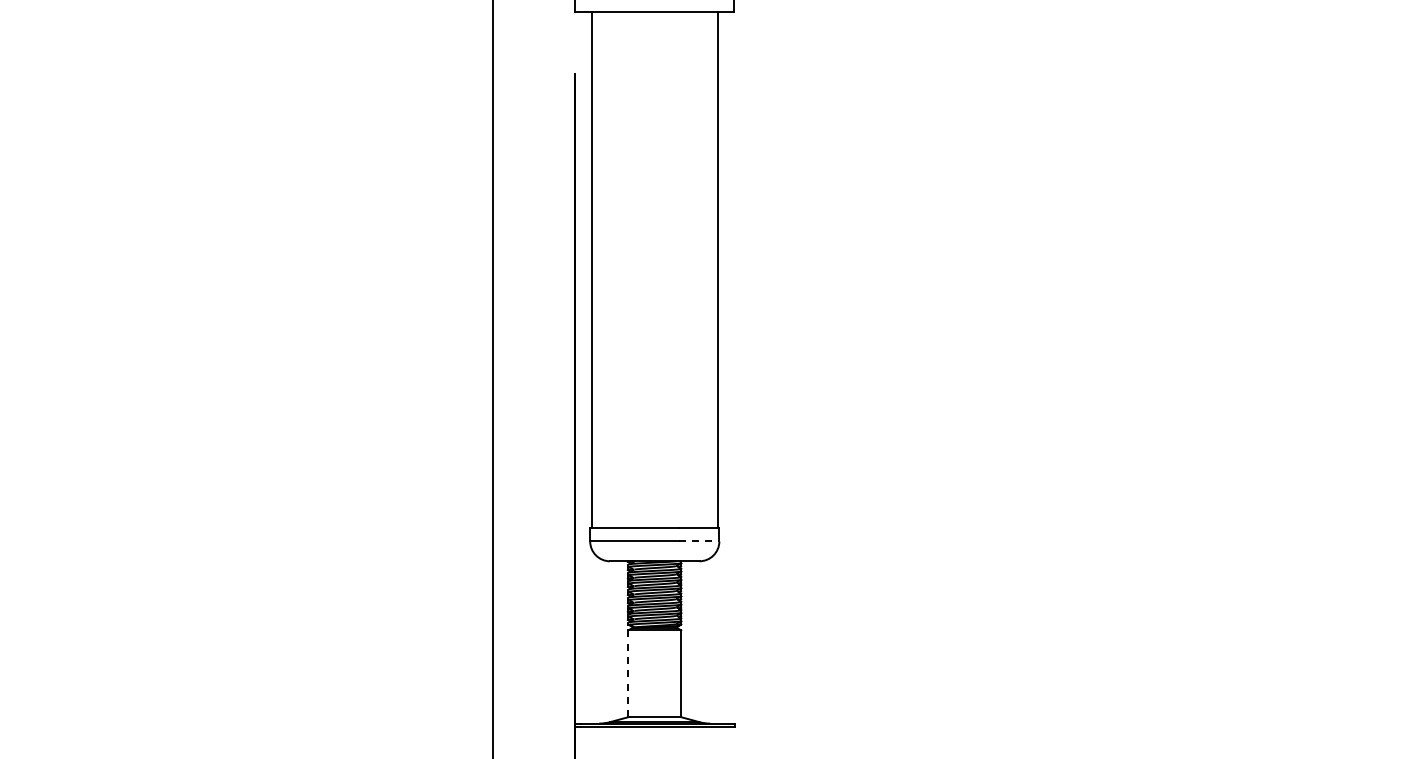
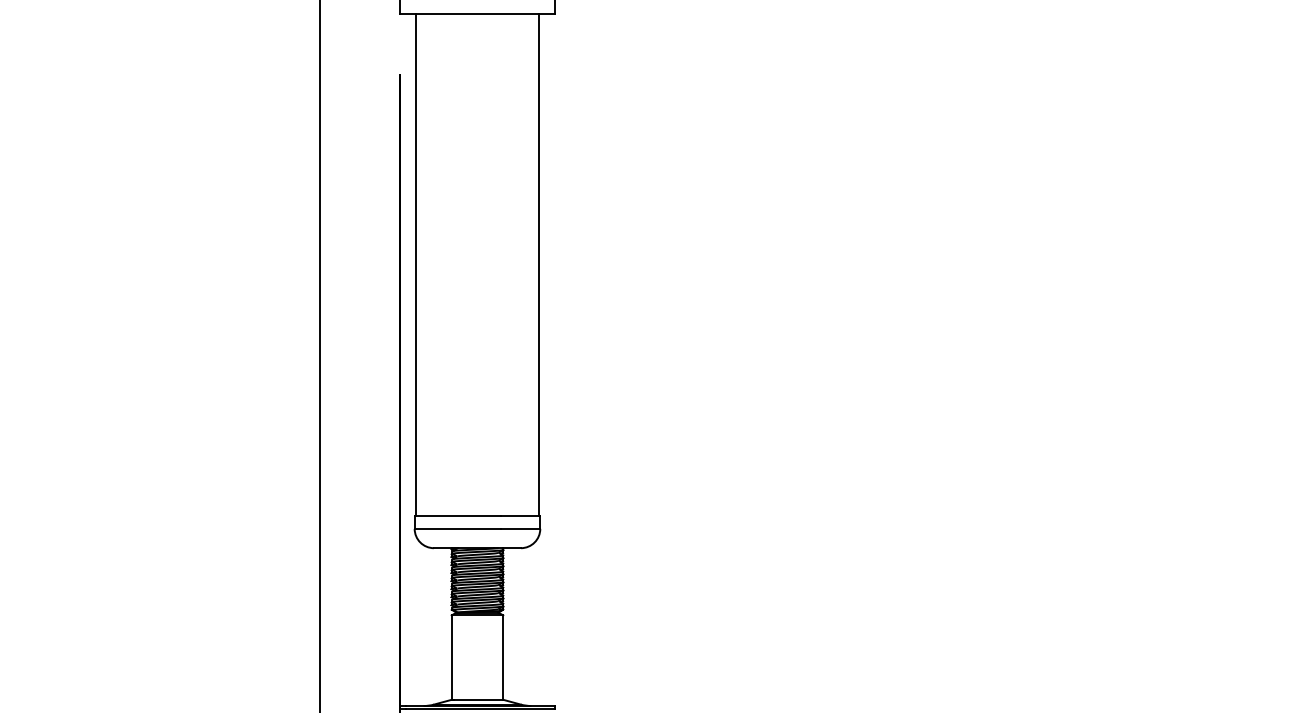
line: (699, 541) -> (520, 528), dashed -> solid
line: (628, 674) -> (451, 658), dashed -> solid

